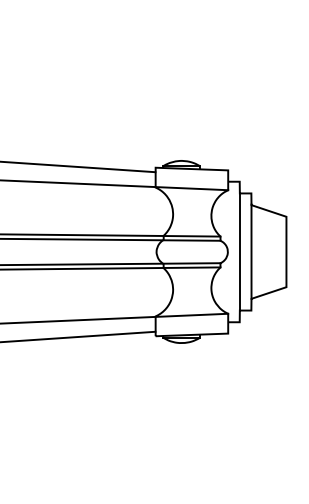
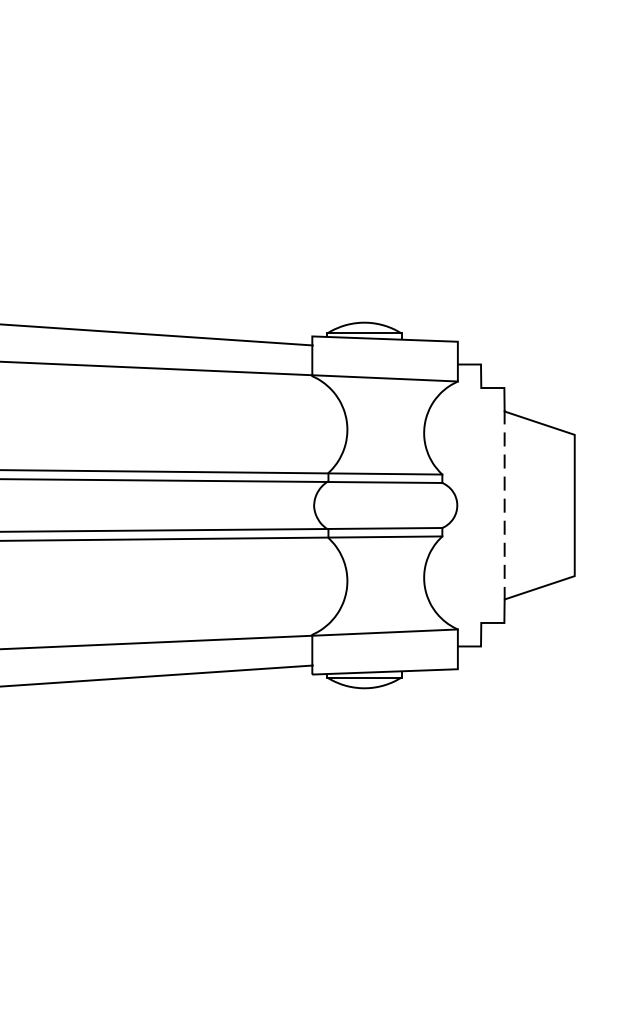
line: (239, 251) -> (480, 504), removed
line: (251, 252) -> (504, 506), solid -> dashed

